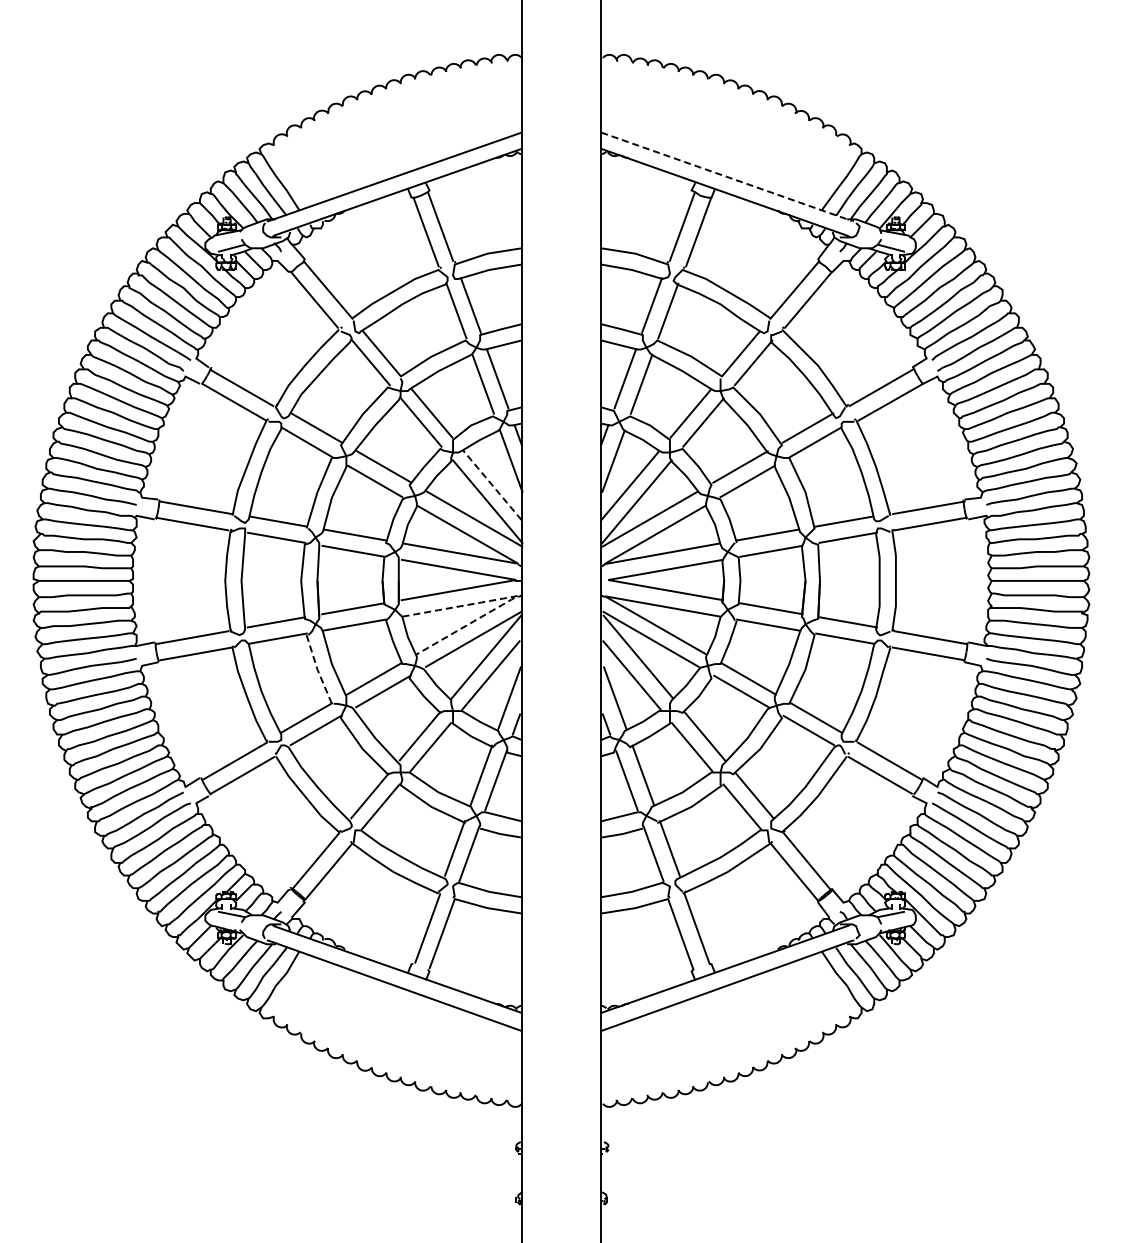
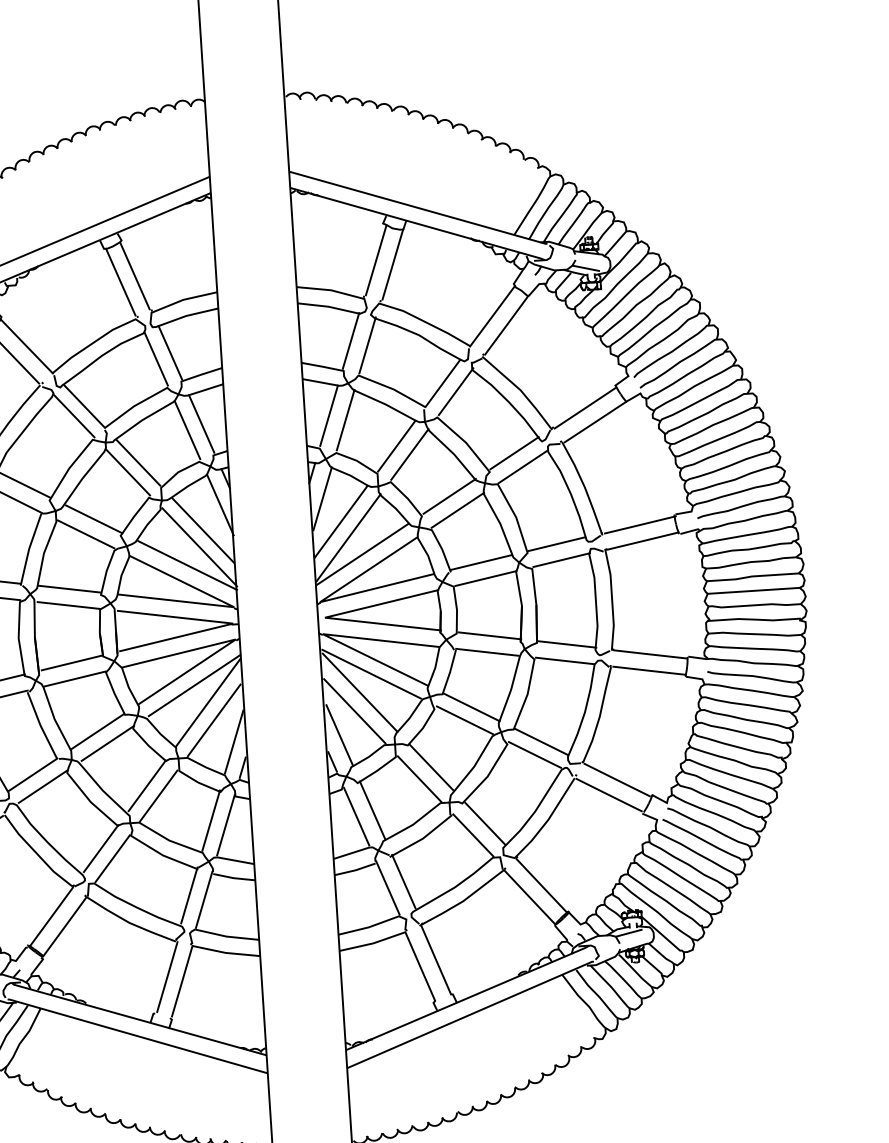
line: (728, 177) -> (419, 208), dashed -> solid
arc: (492, 485) -> (203, 530), dashed -> solid
line: (517, 596) -> (235, 640), dashed -> solid
line: (317, 669) -> (40, 725), dashed -> solid

